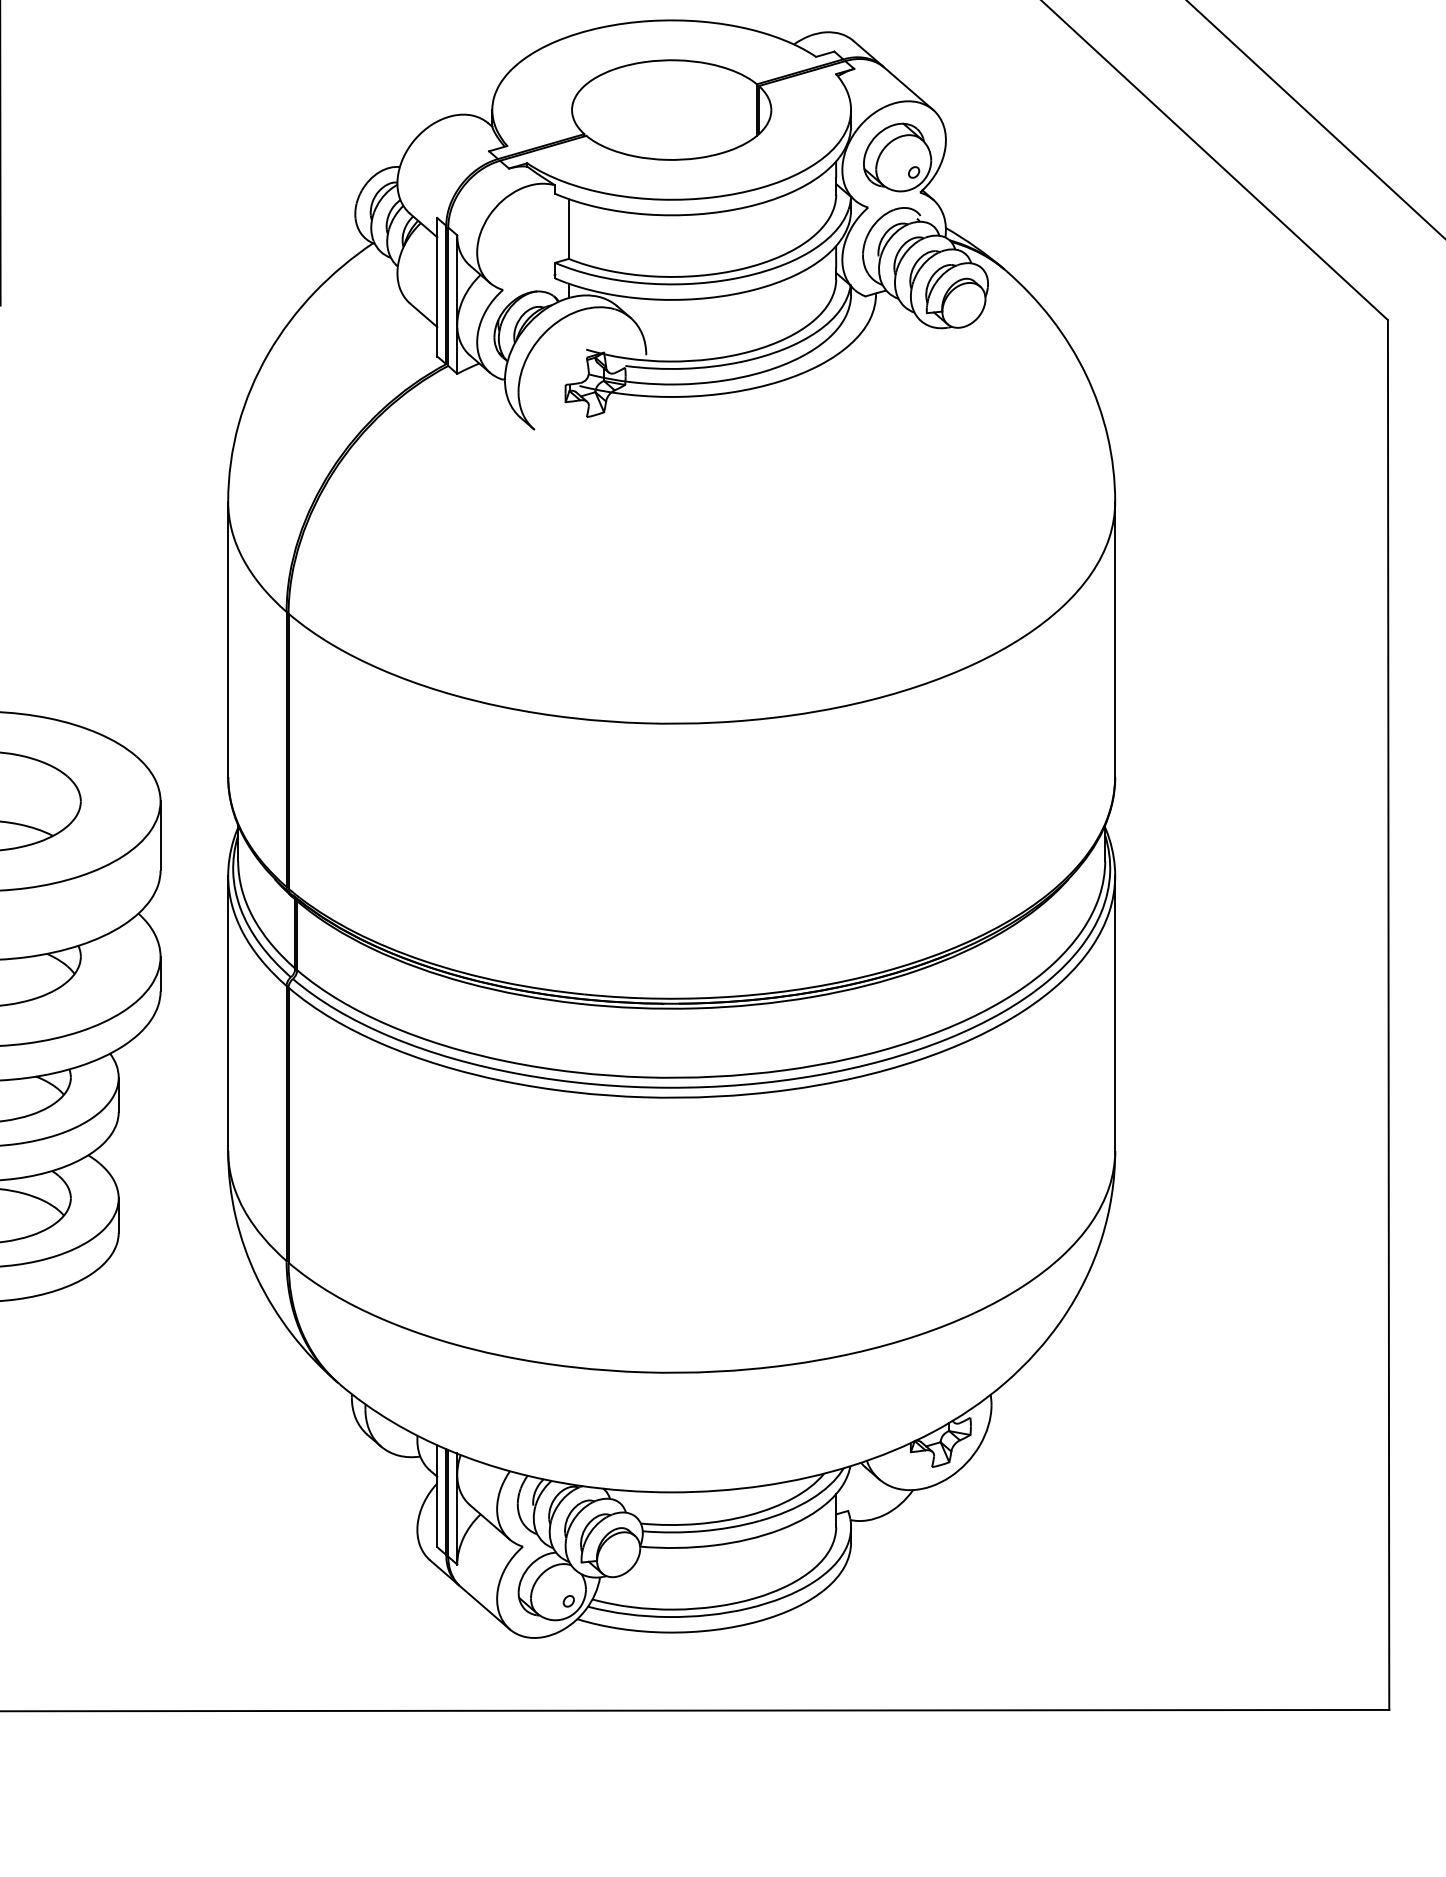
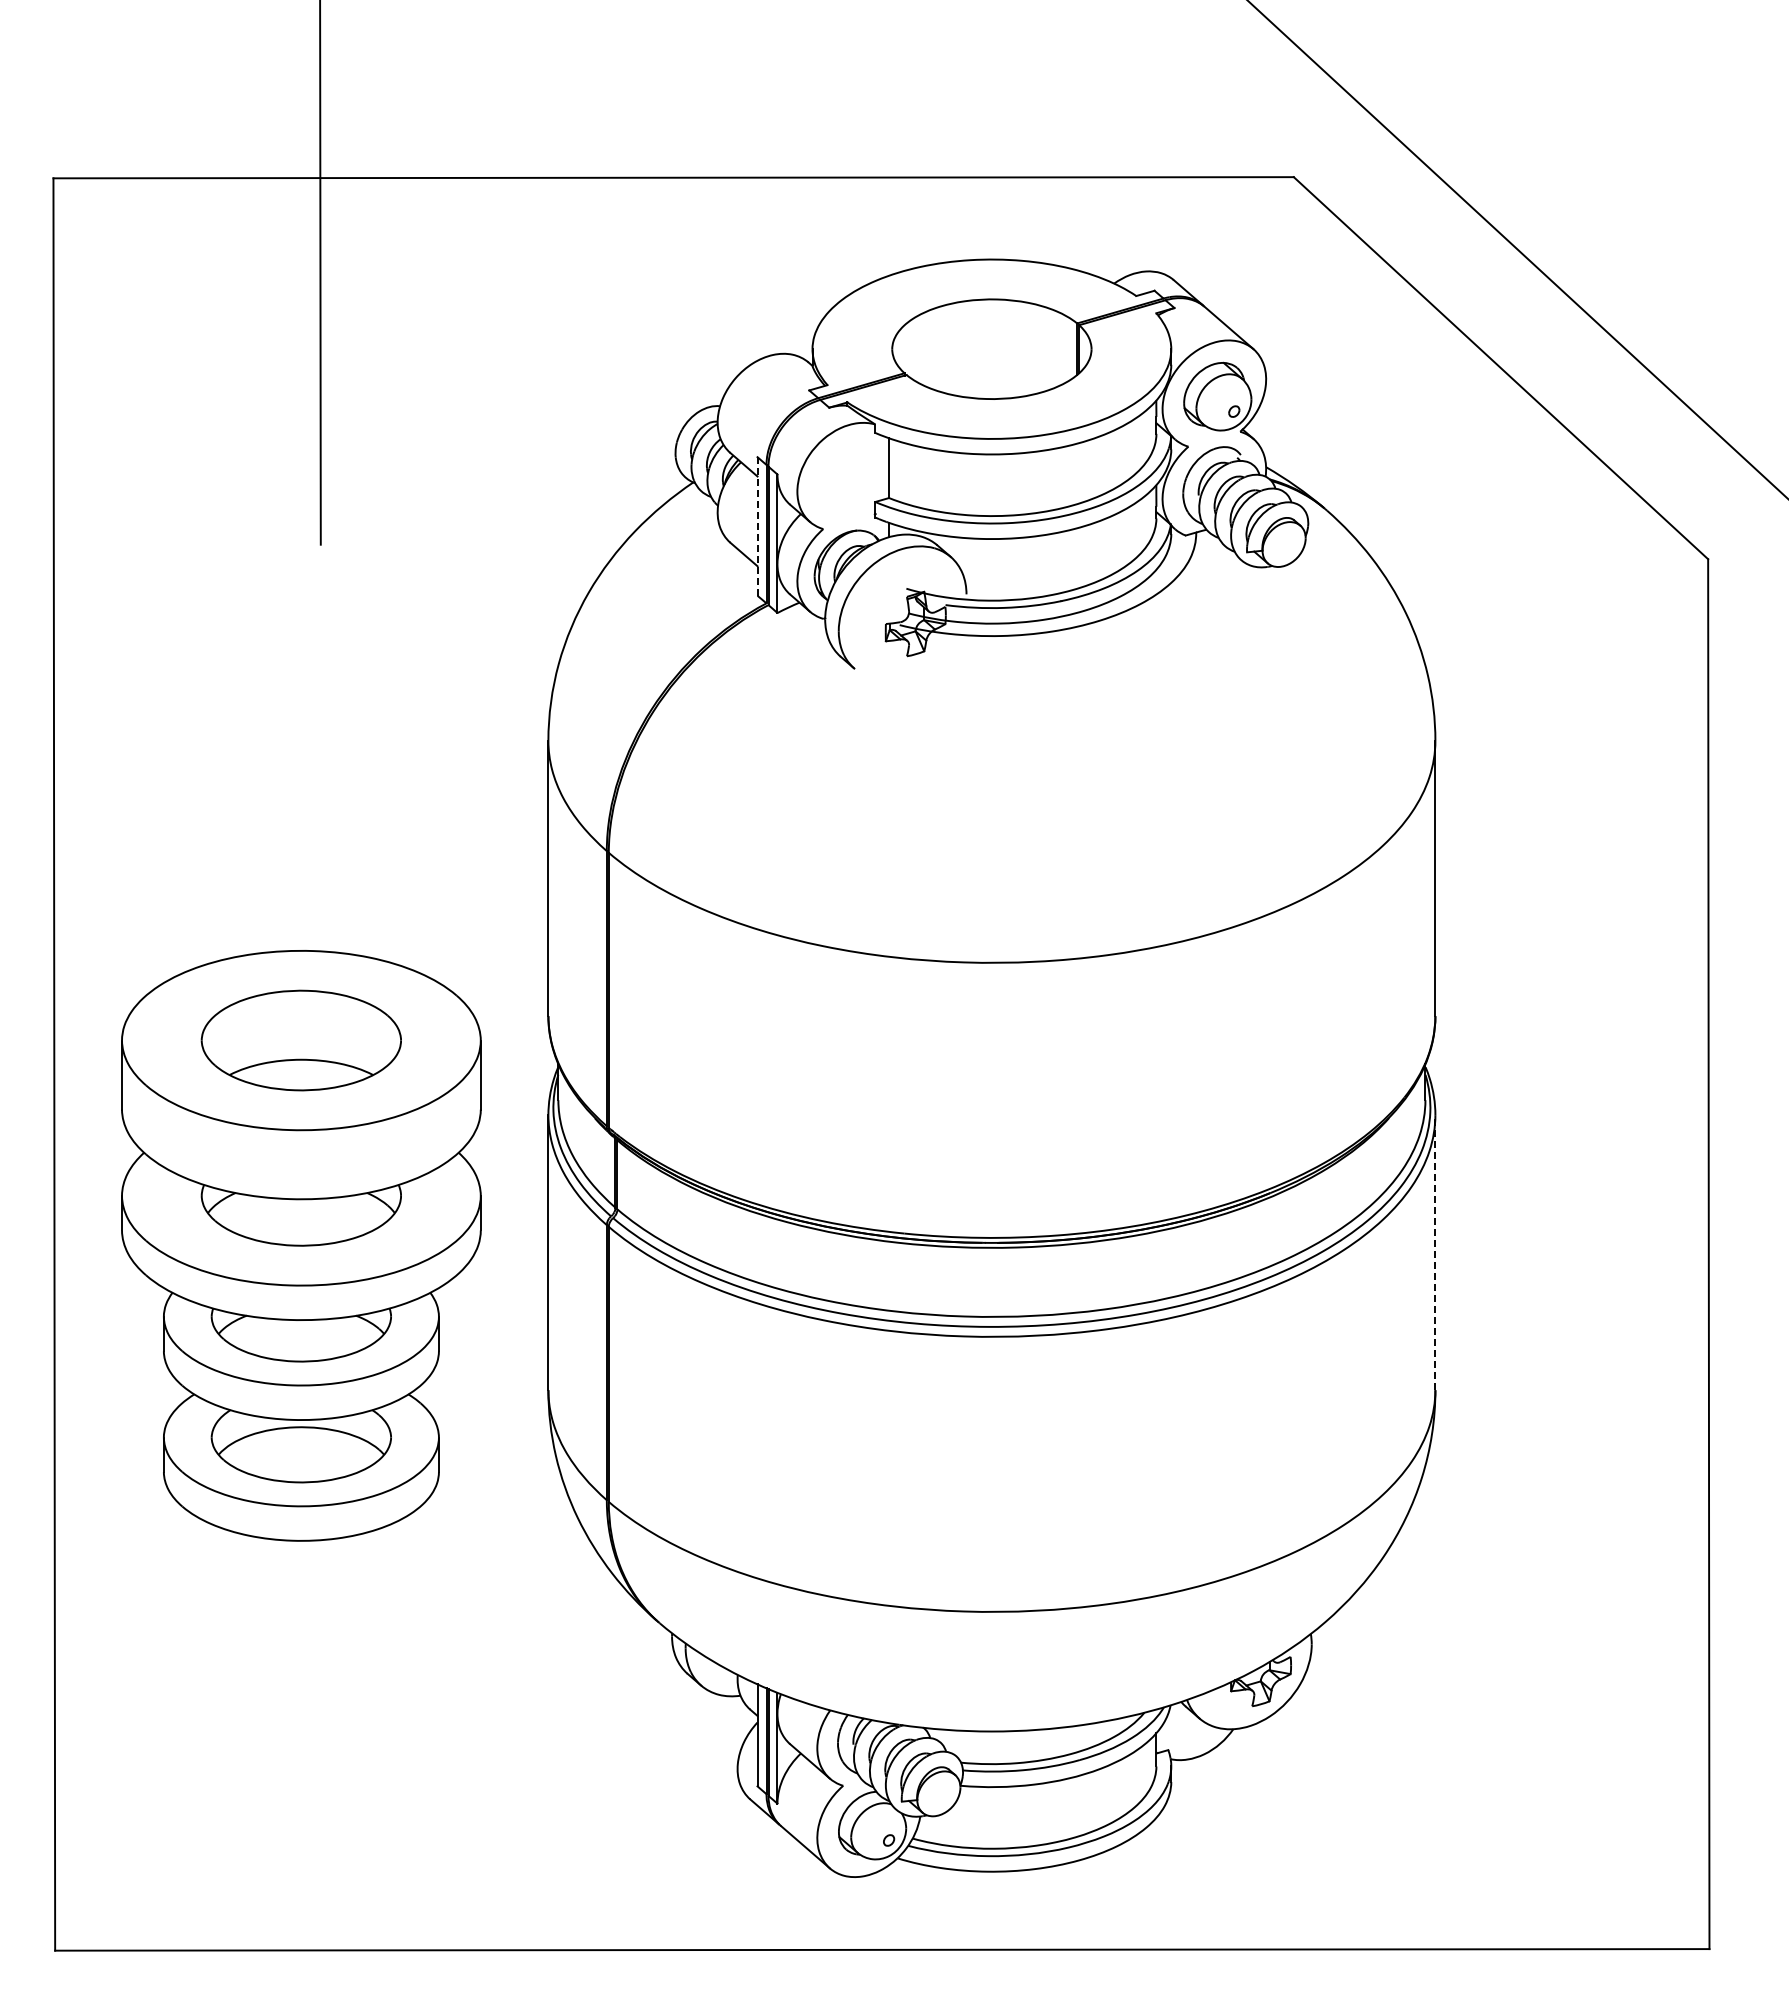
line: (437, 286) -> (757, 525), solid -> dashed
line: (1115, 1013) -> (1435, 1252), solid -> dashed

